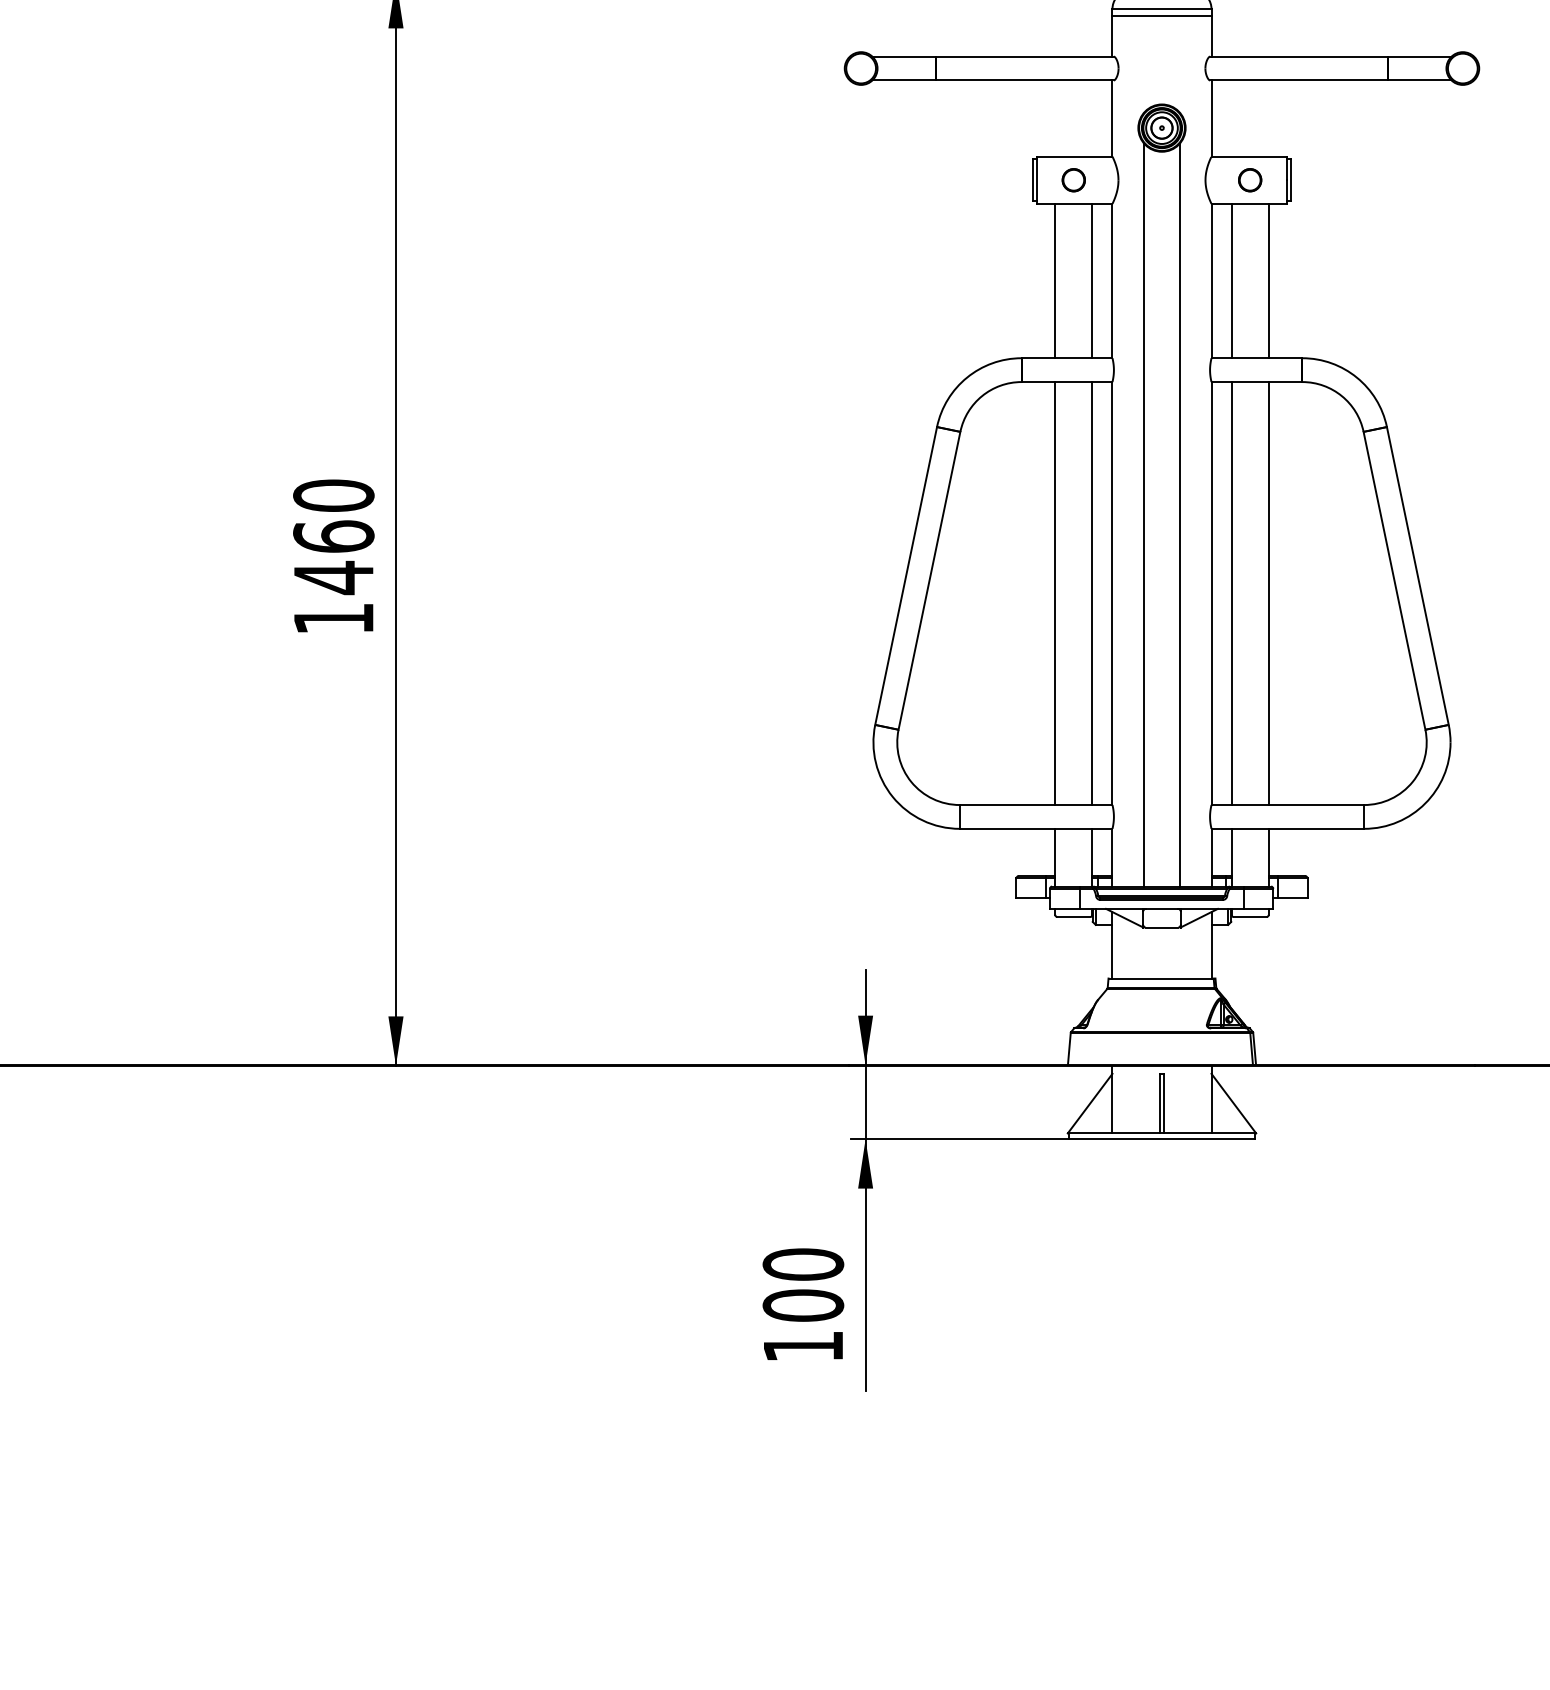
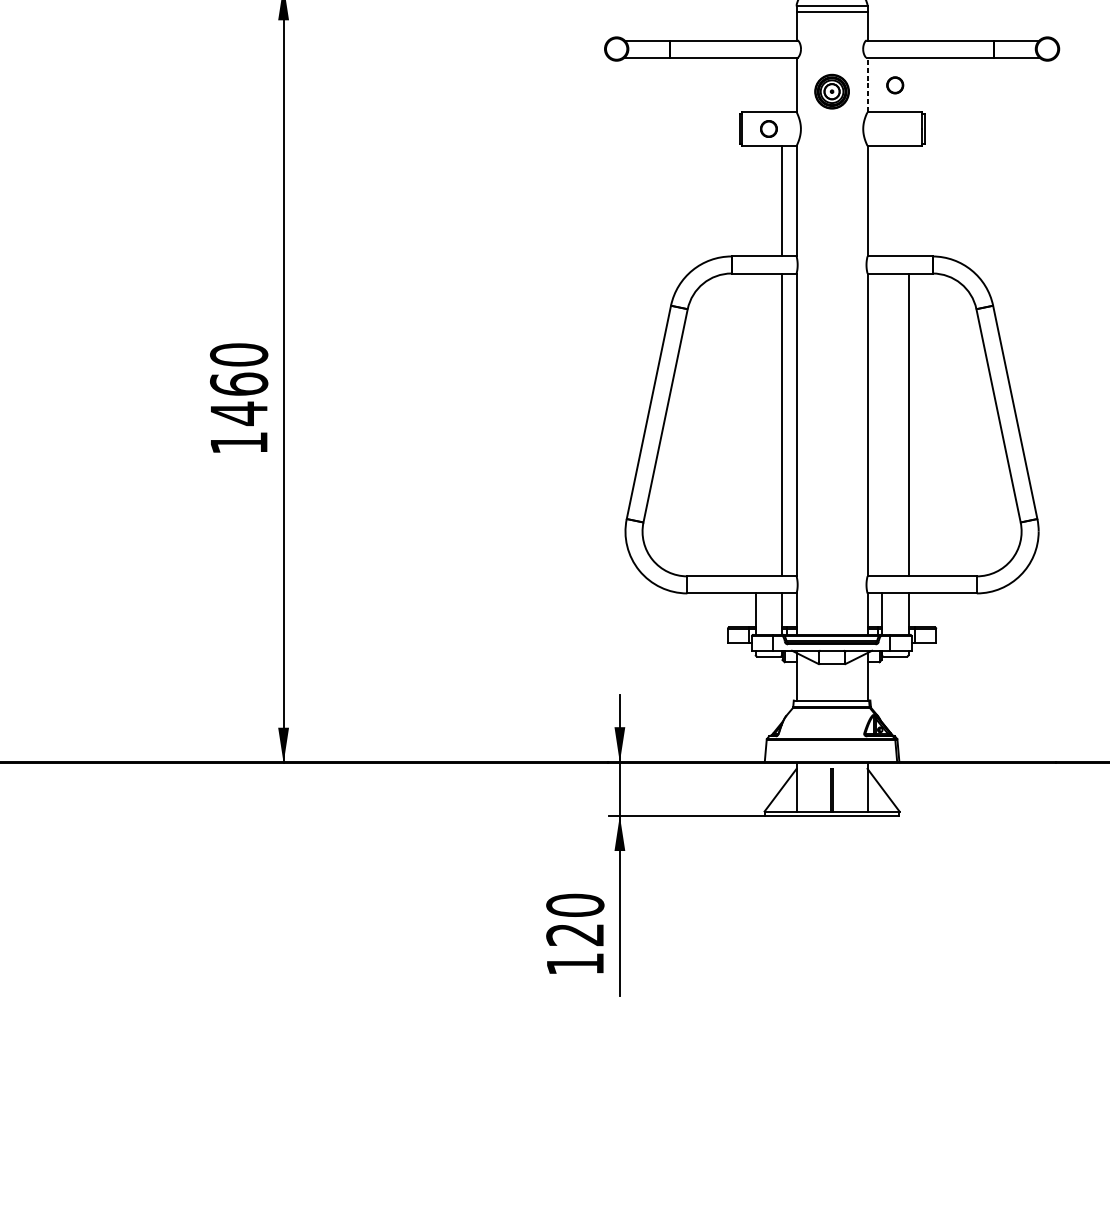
line: (1211, 118) -> (867, 84), solid -> dashed
circle: (1250, 180) -> (895, 85), moved
line: (1055, 280) -> (755, 200), removed
line: (1231, 280) -> (881, 200), removed
line: (1268, 280) -> (908, 200), removed
line: (1144, 514) -> (819, 368), removed
line: (1179, 514) -> (844, 368), removed
line: (1055, 593) -> (755, 424), removed
line: (1231, 593) -> (881, 424), removed
text: (803, 1305) -> (575, 934), 100 -> 120

